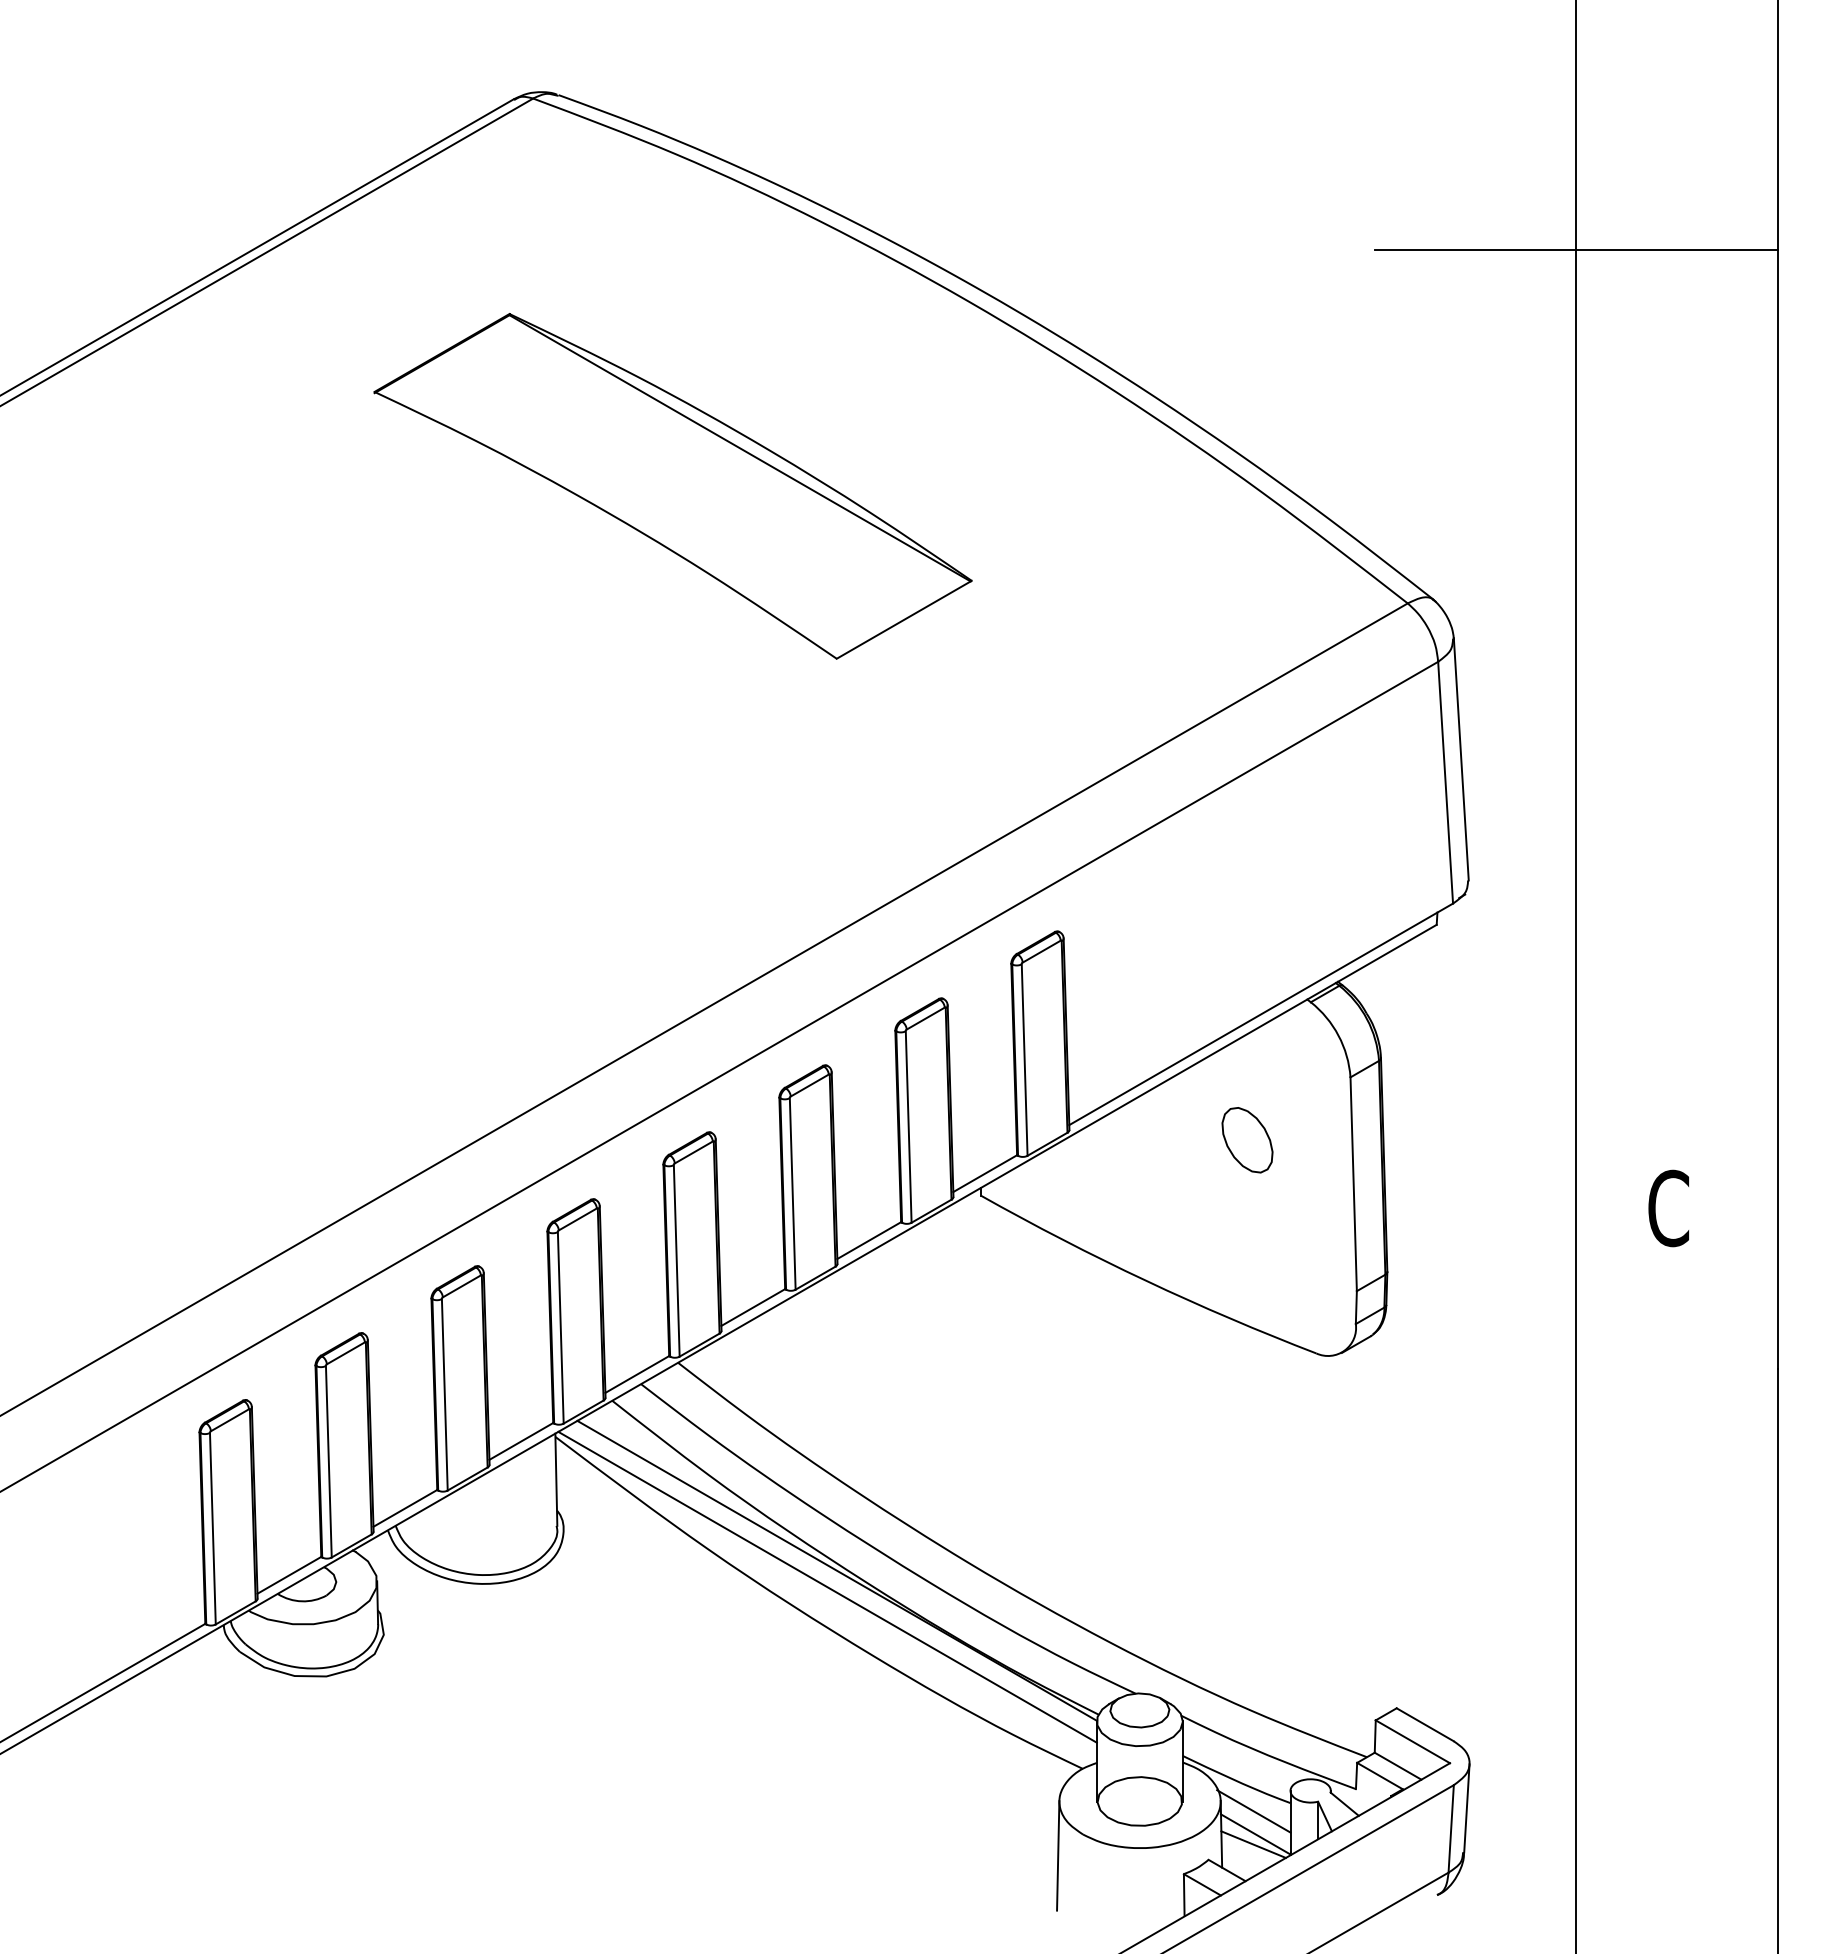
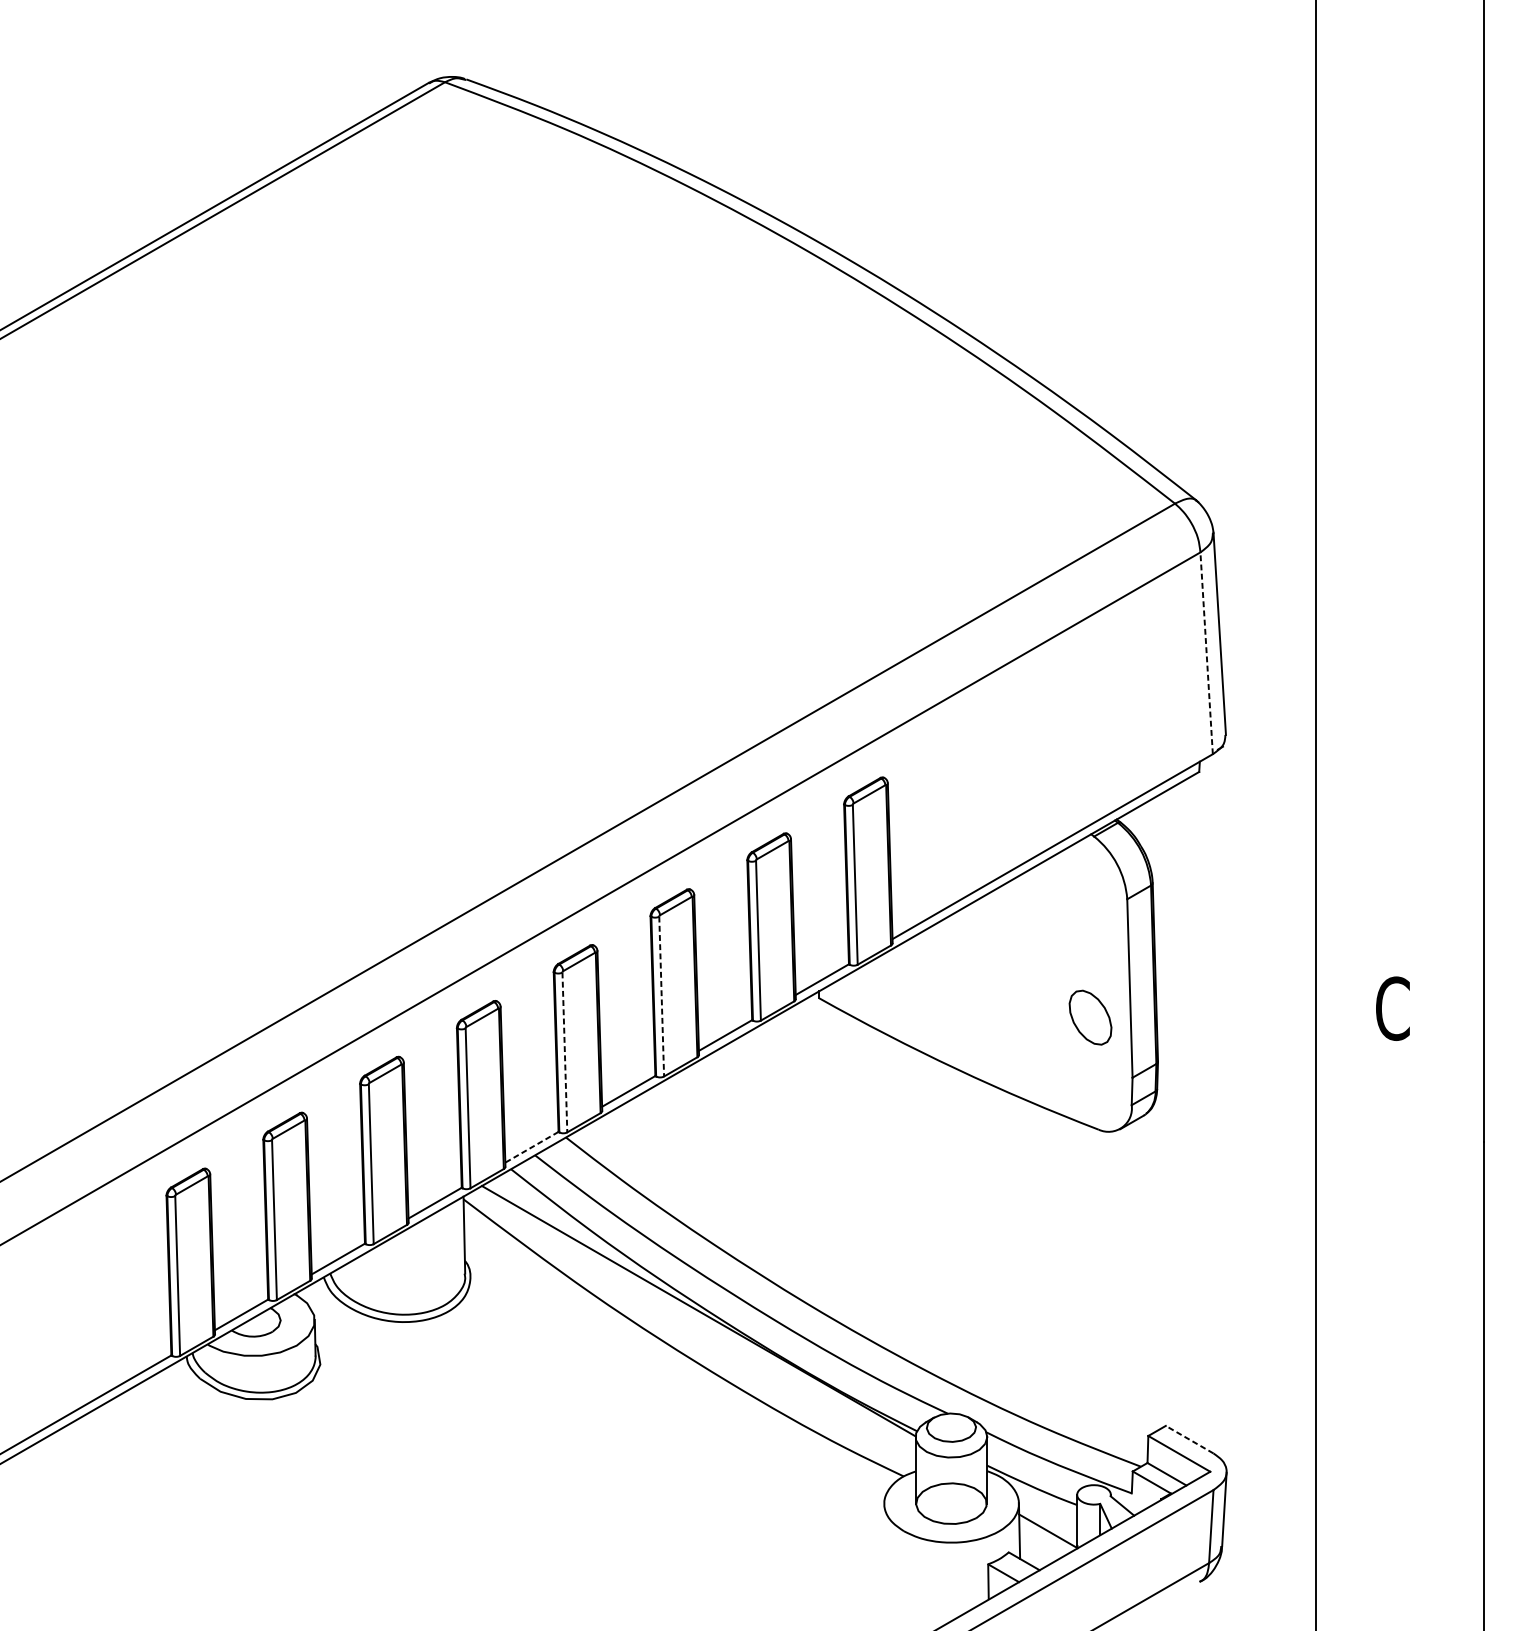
line: (1575, 249) -> (1315, 208), removed
part: (672, 486) -> (561, 406), removed
line: (1445, 782) -> (1206, 653), solid -> dashed
part: (1247, 1140) -> (1090, 1017), moved
line: (792, 1193) -> (661, 996), solid -> dashed
line: (676, 1260) -> (564, 1052), solid -> dashed
line: (637, 1374) -> (532, 1147), solid -> dashed
line: (827, 1586) -> (690, 1324), removed
line: (1425, 1724) -> (1189, 1439), solid -> dashed
line: (1253, 1811) -> (1046, 1512), removed
line: (1253, 1844) -> (1046, 1539), removed
line: (1058, 1855) -> (883, 1548), removed

